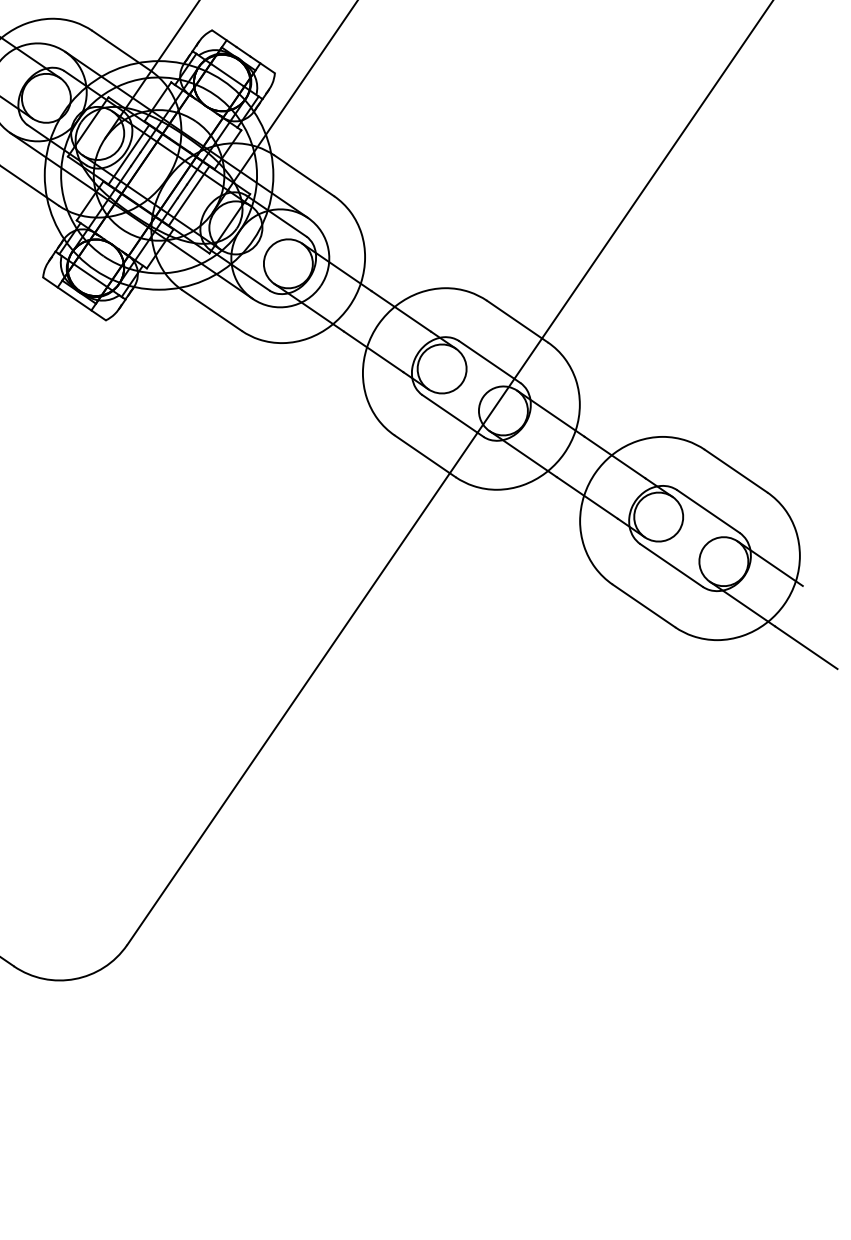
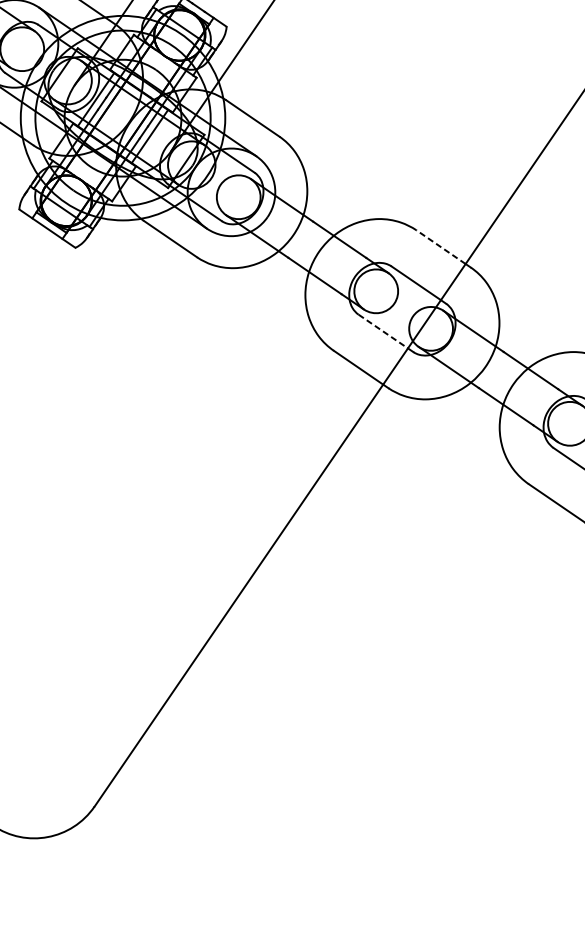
line: (514, 319) -> (440, 247), solid -> dashed
line: (450, 414) -> (383, 332), solid -> dashed

